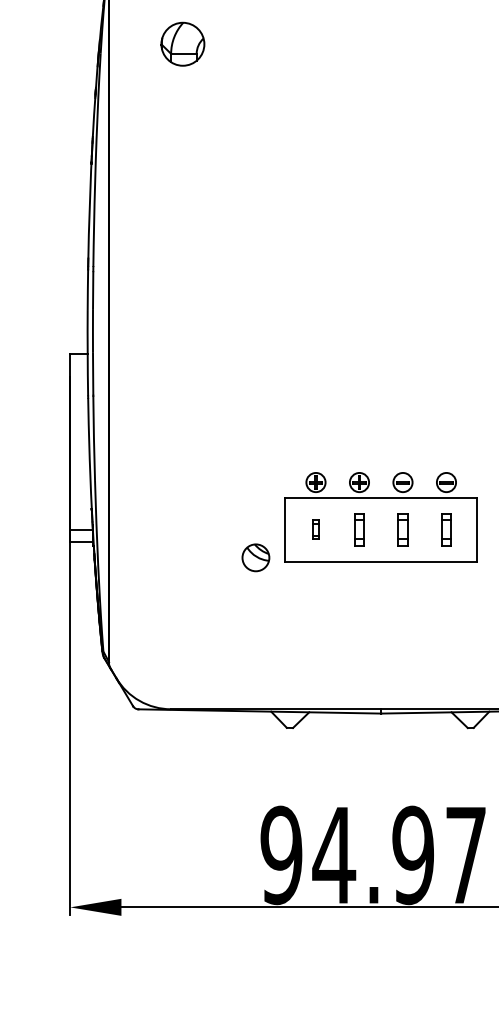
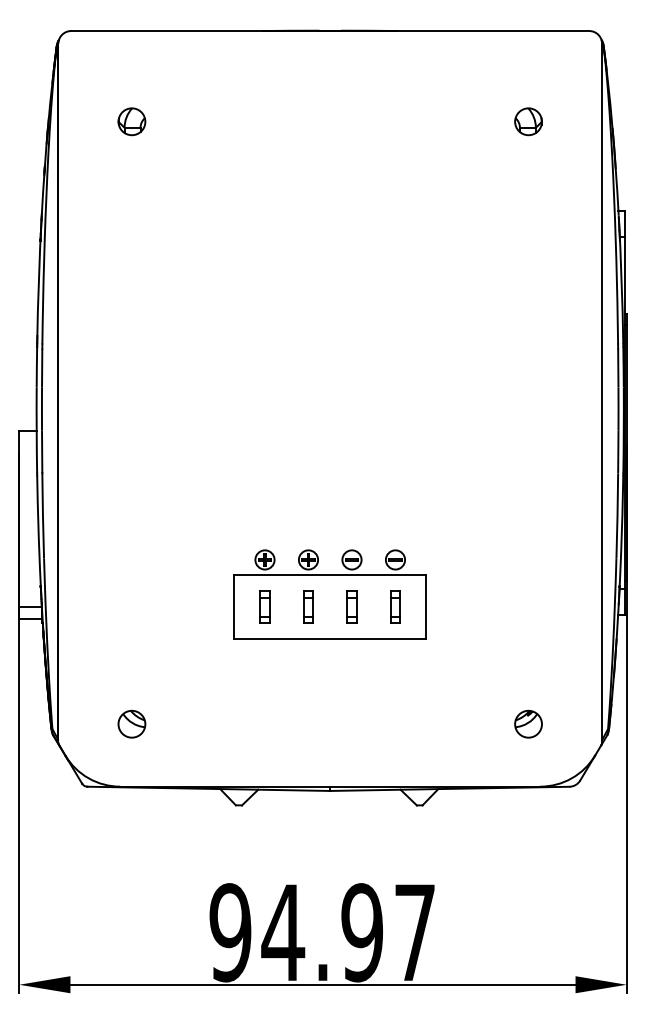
part: (182, 44) -> (131, 121), size x0.62
part: (315, 529) -> (264, 606), size x1.67
part: (255, 557) -> (131, 723), moved

